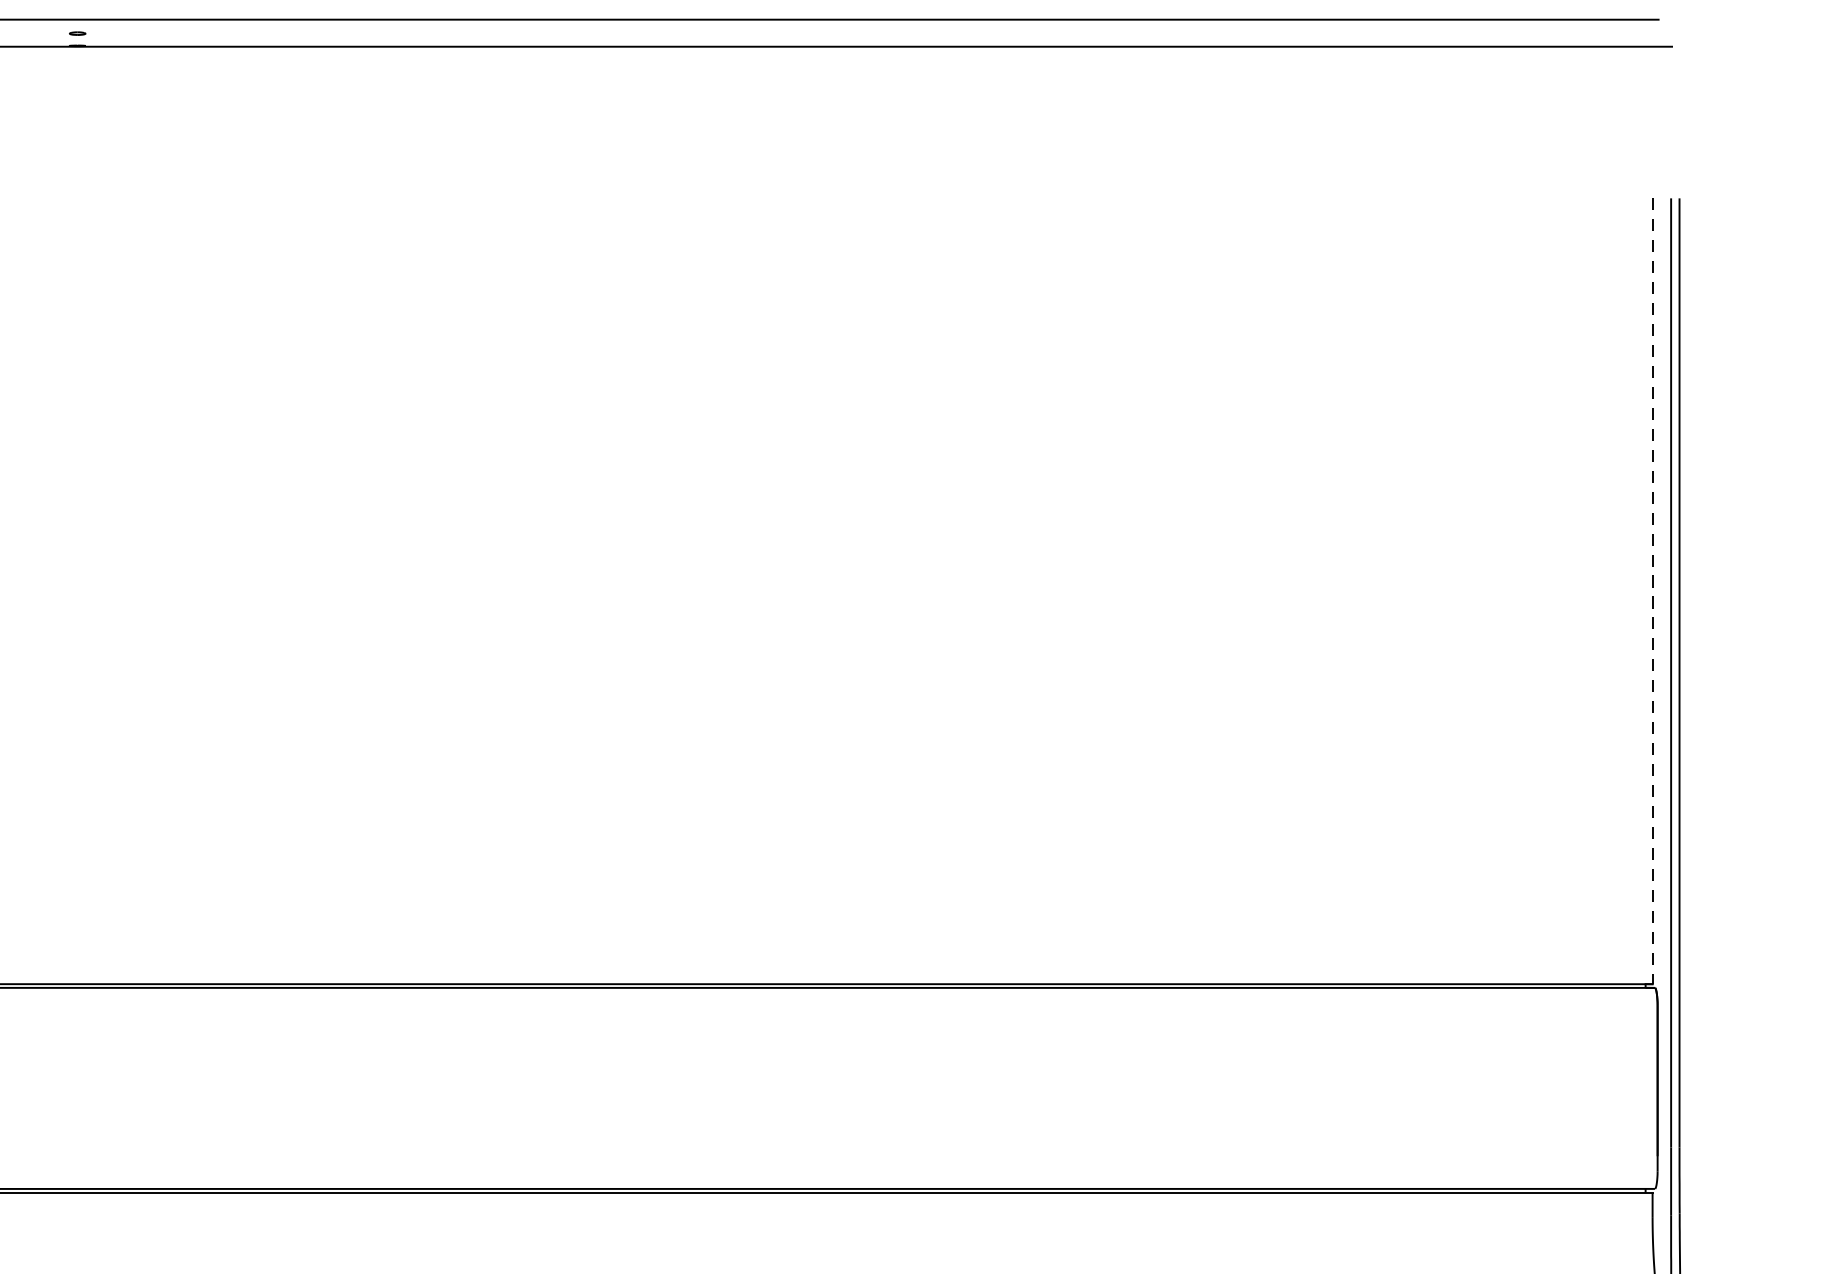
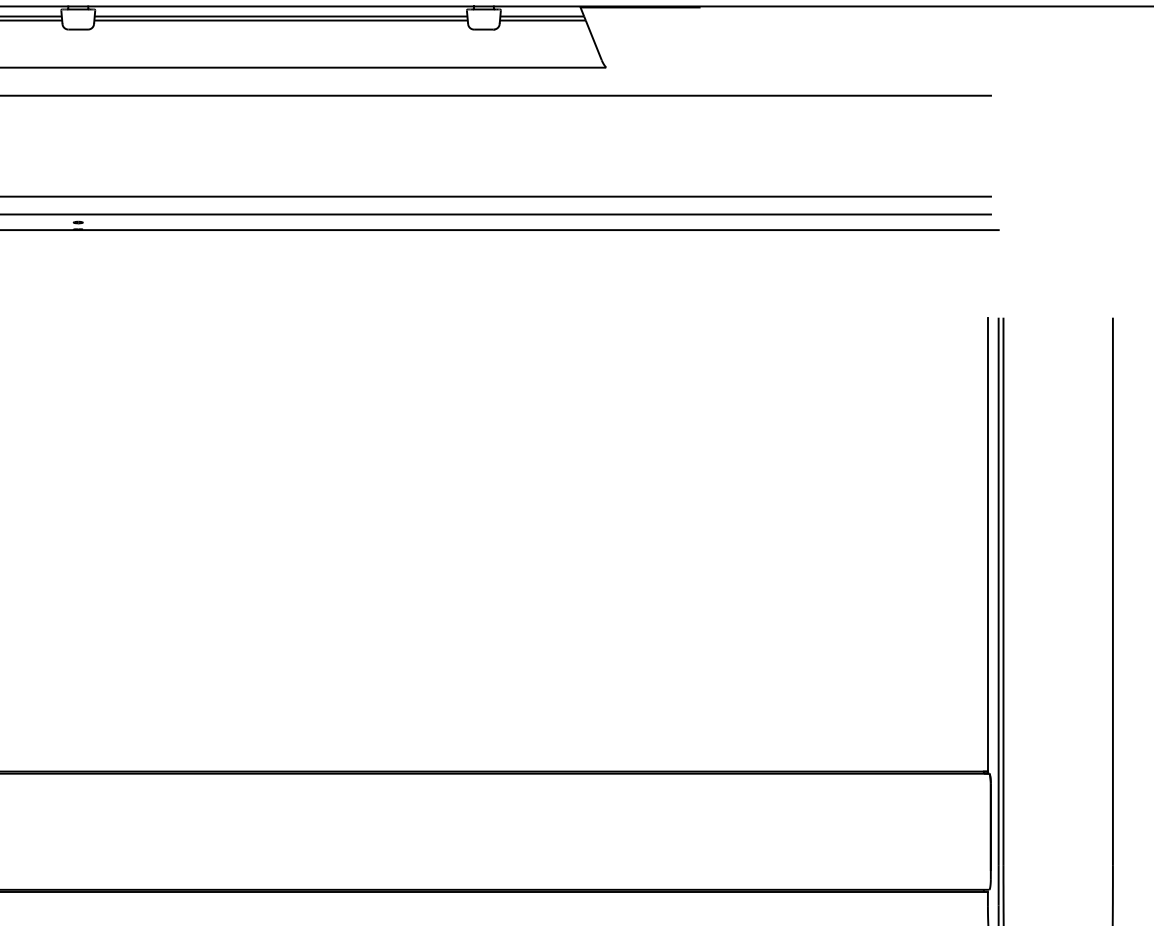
line: (1651, 591) -> (987, 544), dashed -> solid

